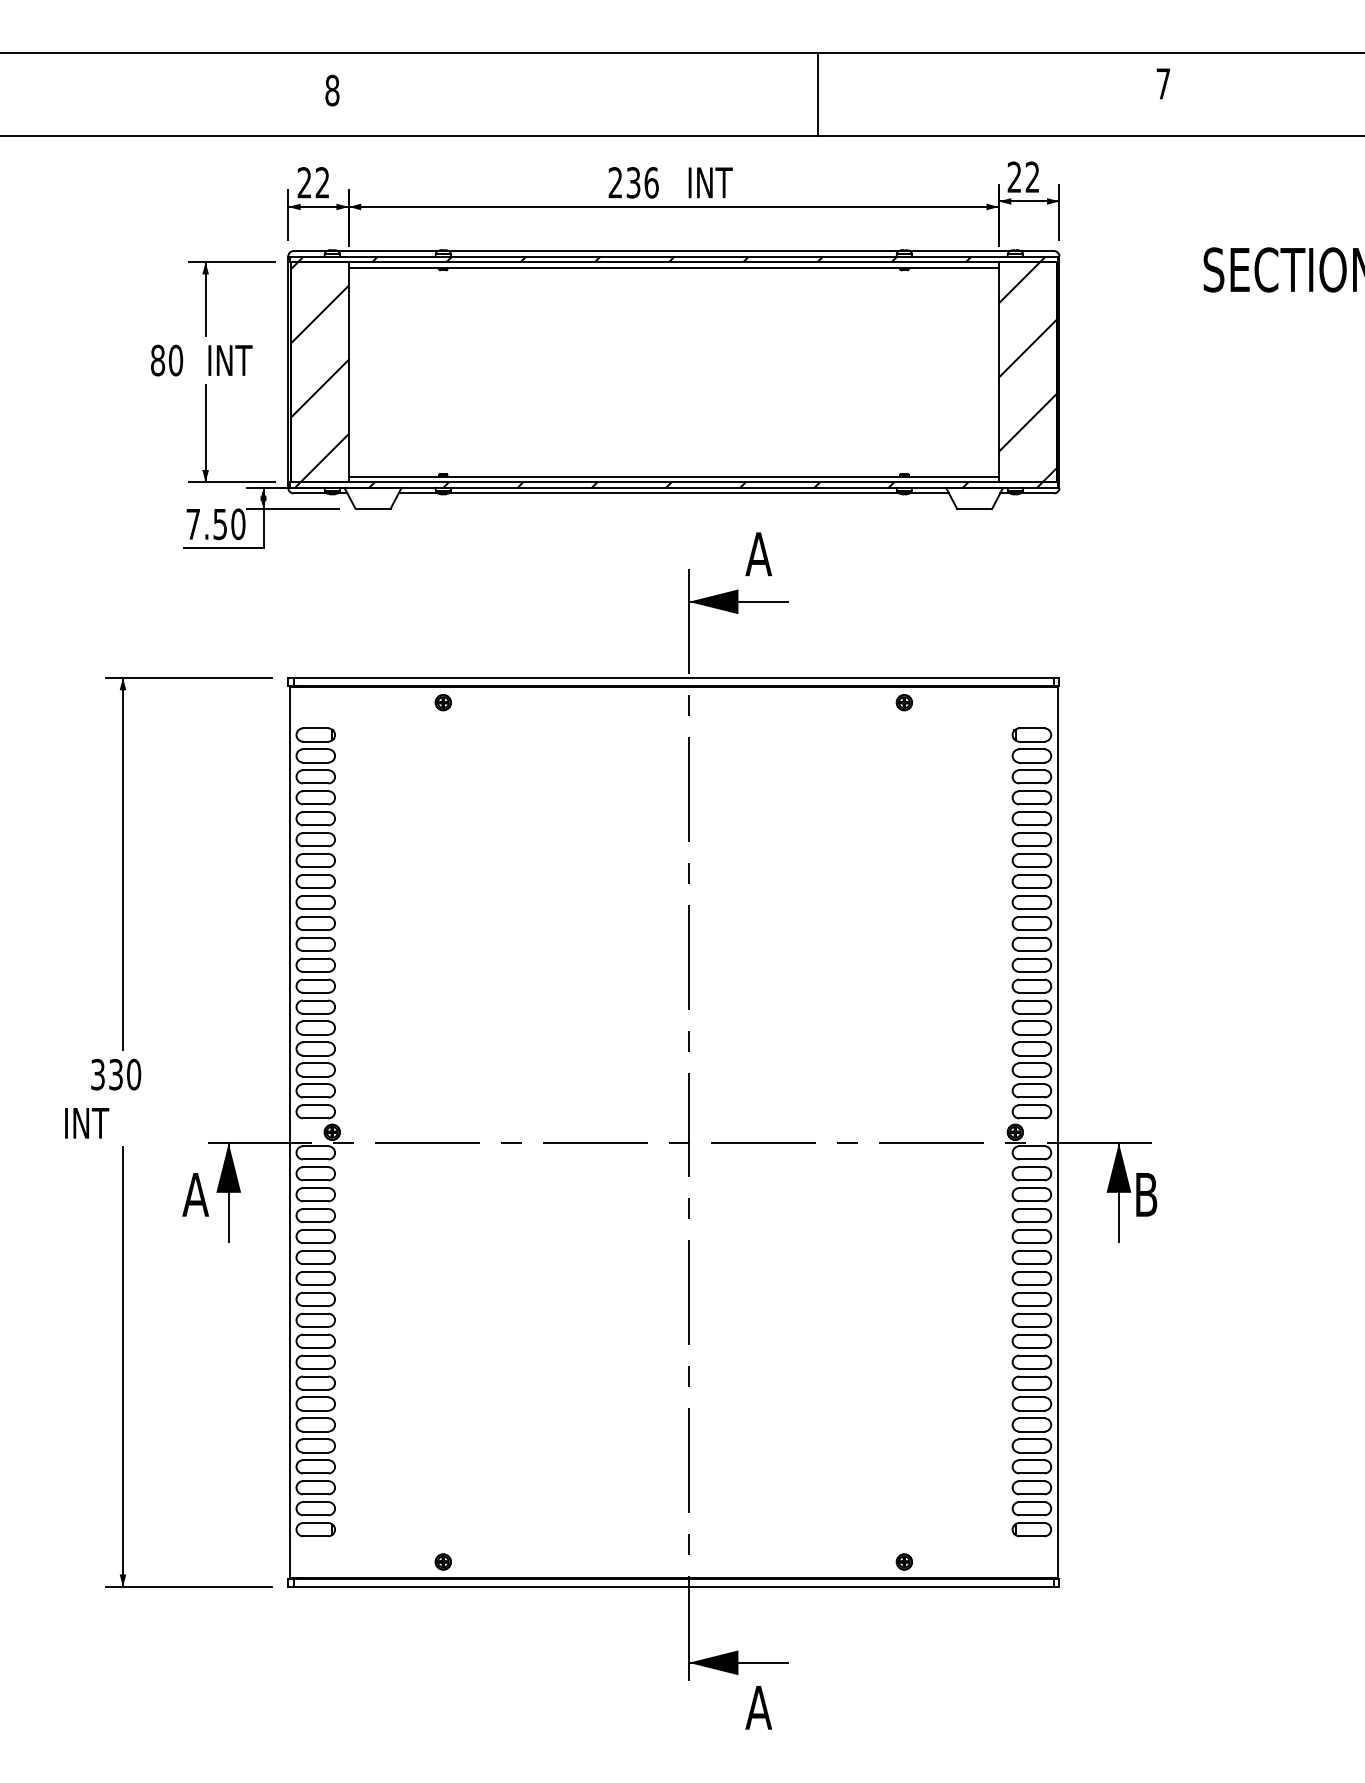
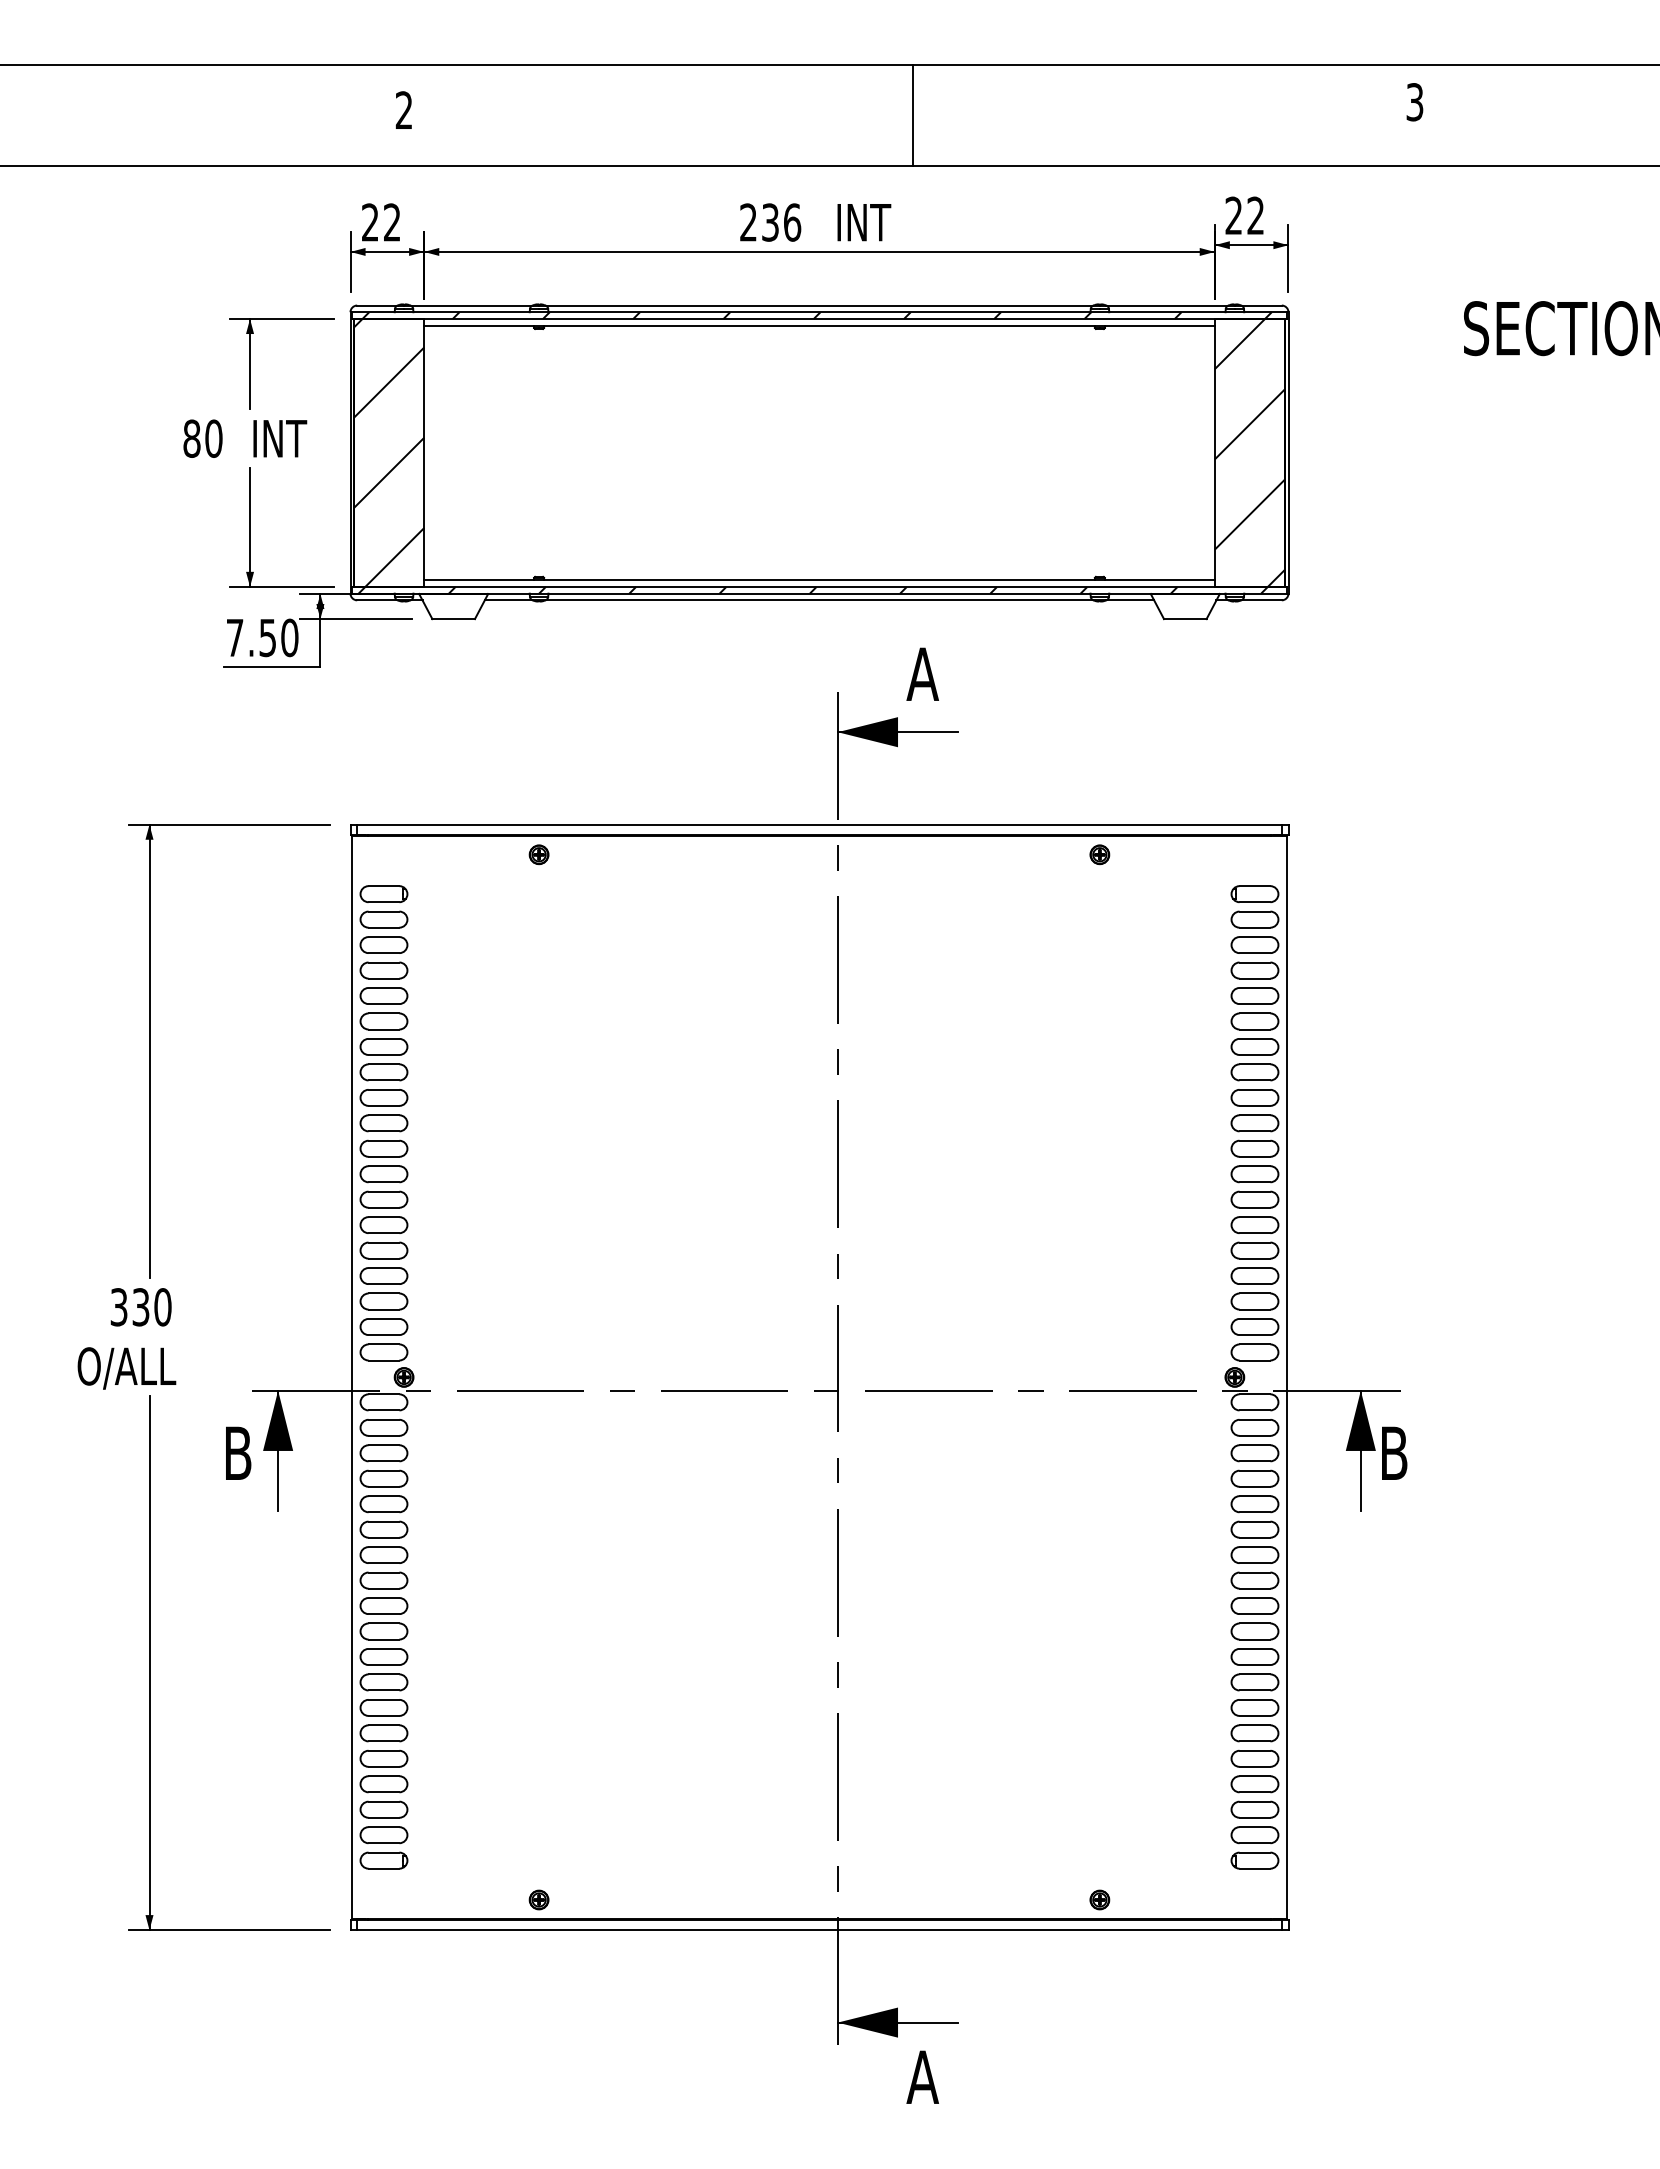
text: (1163, 84) -> (1414, 102), 7 -> 3
text: (331, 90) -> (403, 110), 8 -> 2
line: (817, 94) -> (912, 115), moved
text: (104, 1125) -> (126, 1368), INT -> O/ALL
text: (195, 1194) -> (237, 1452), A -> B

